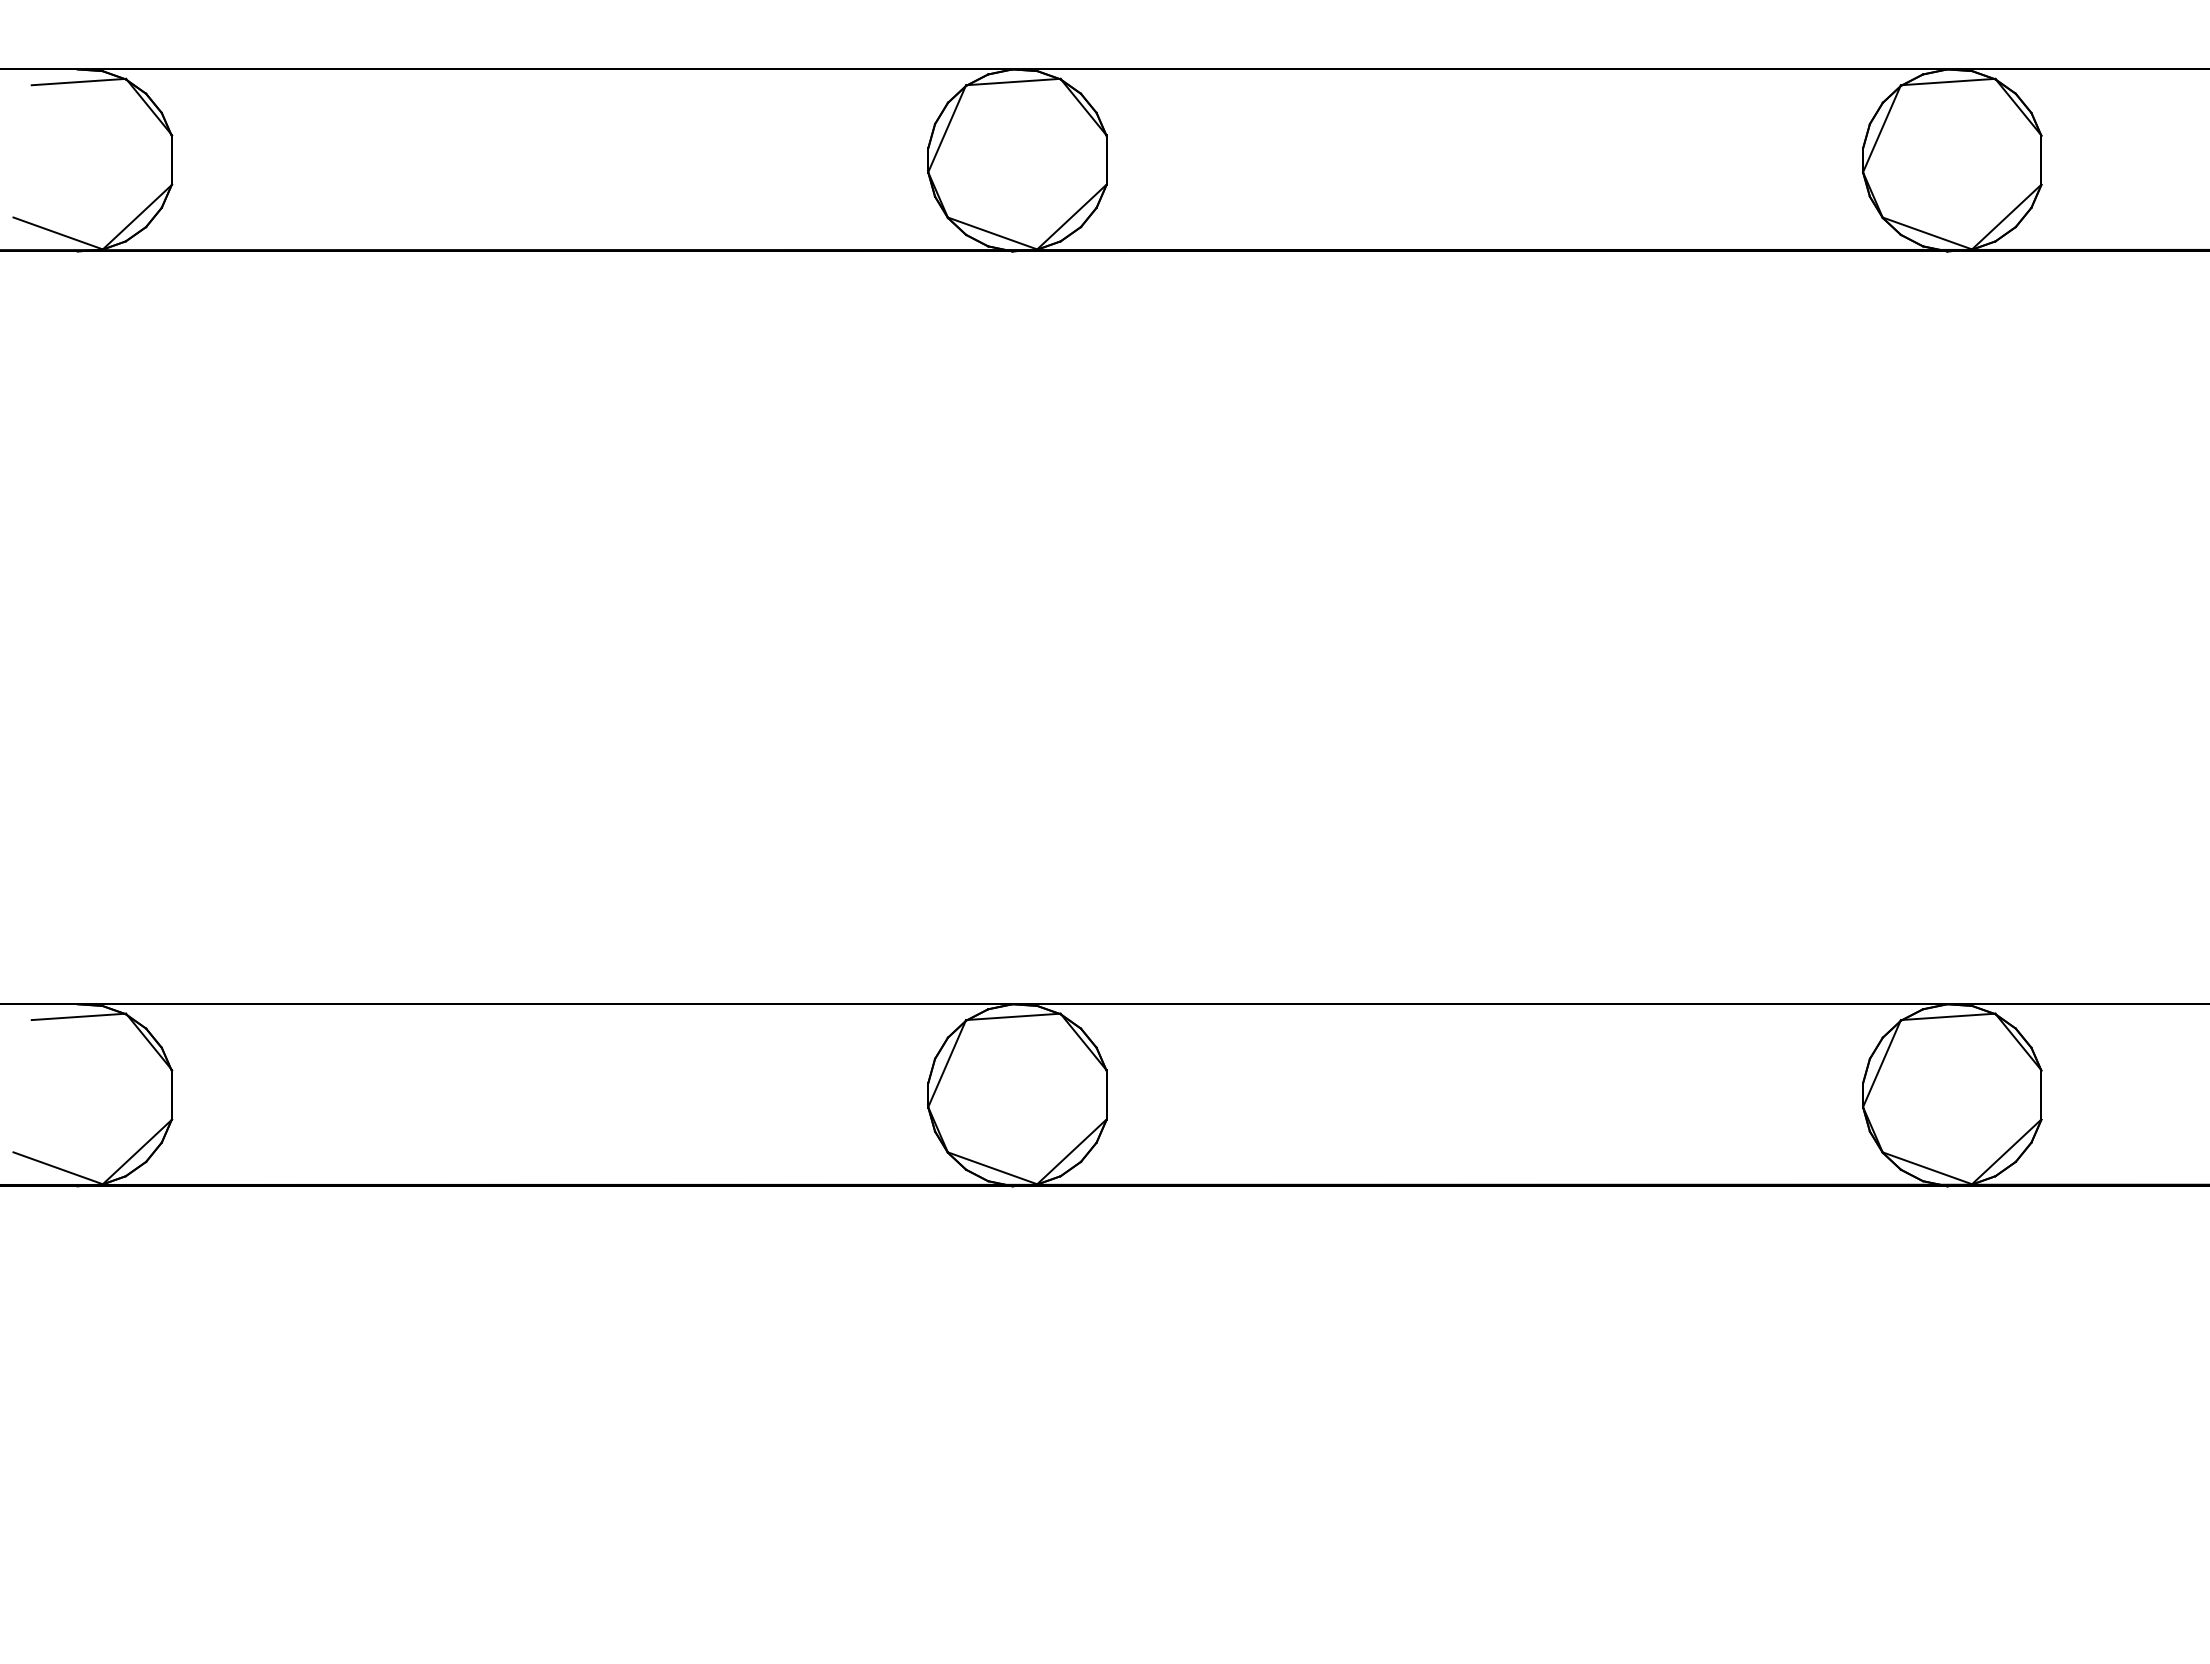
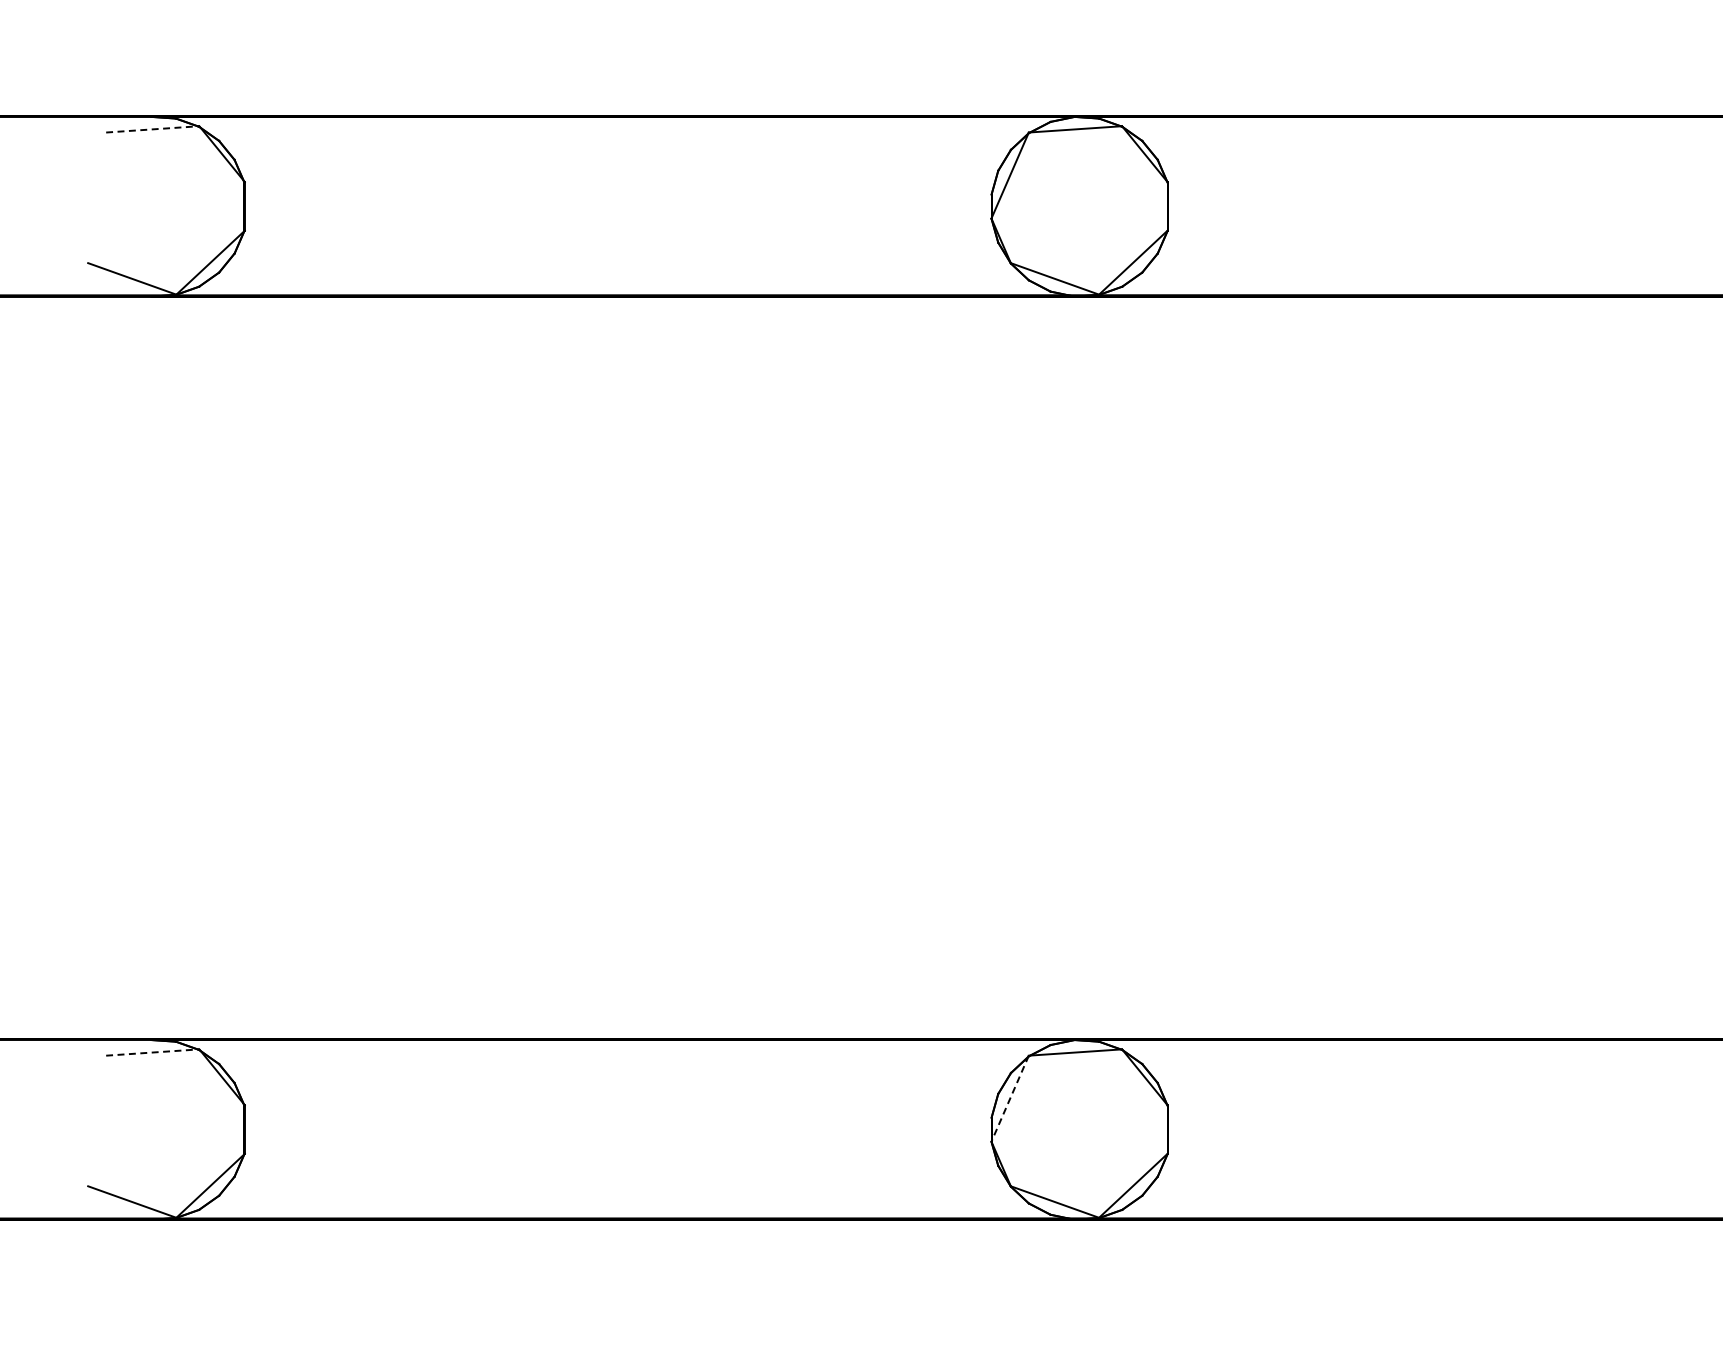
line: (79, 82) -> (153, 129), solid -> dashed
line: (79, 1016) -> (153, 1052), solid -> dashed
line: (946, 1064) -> (1009, 1099), solid -> dashed

